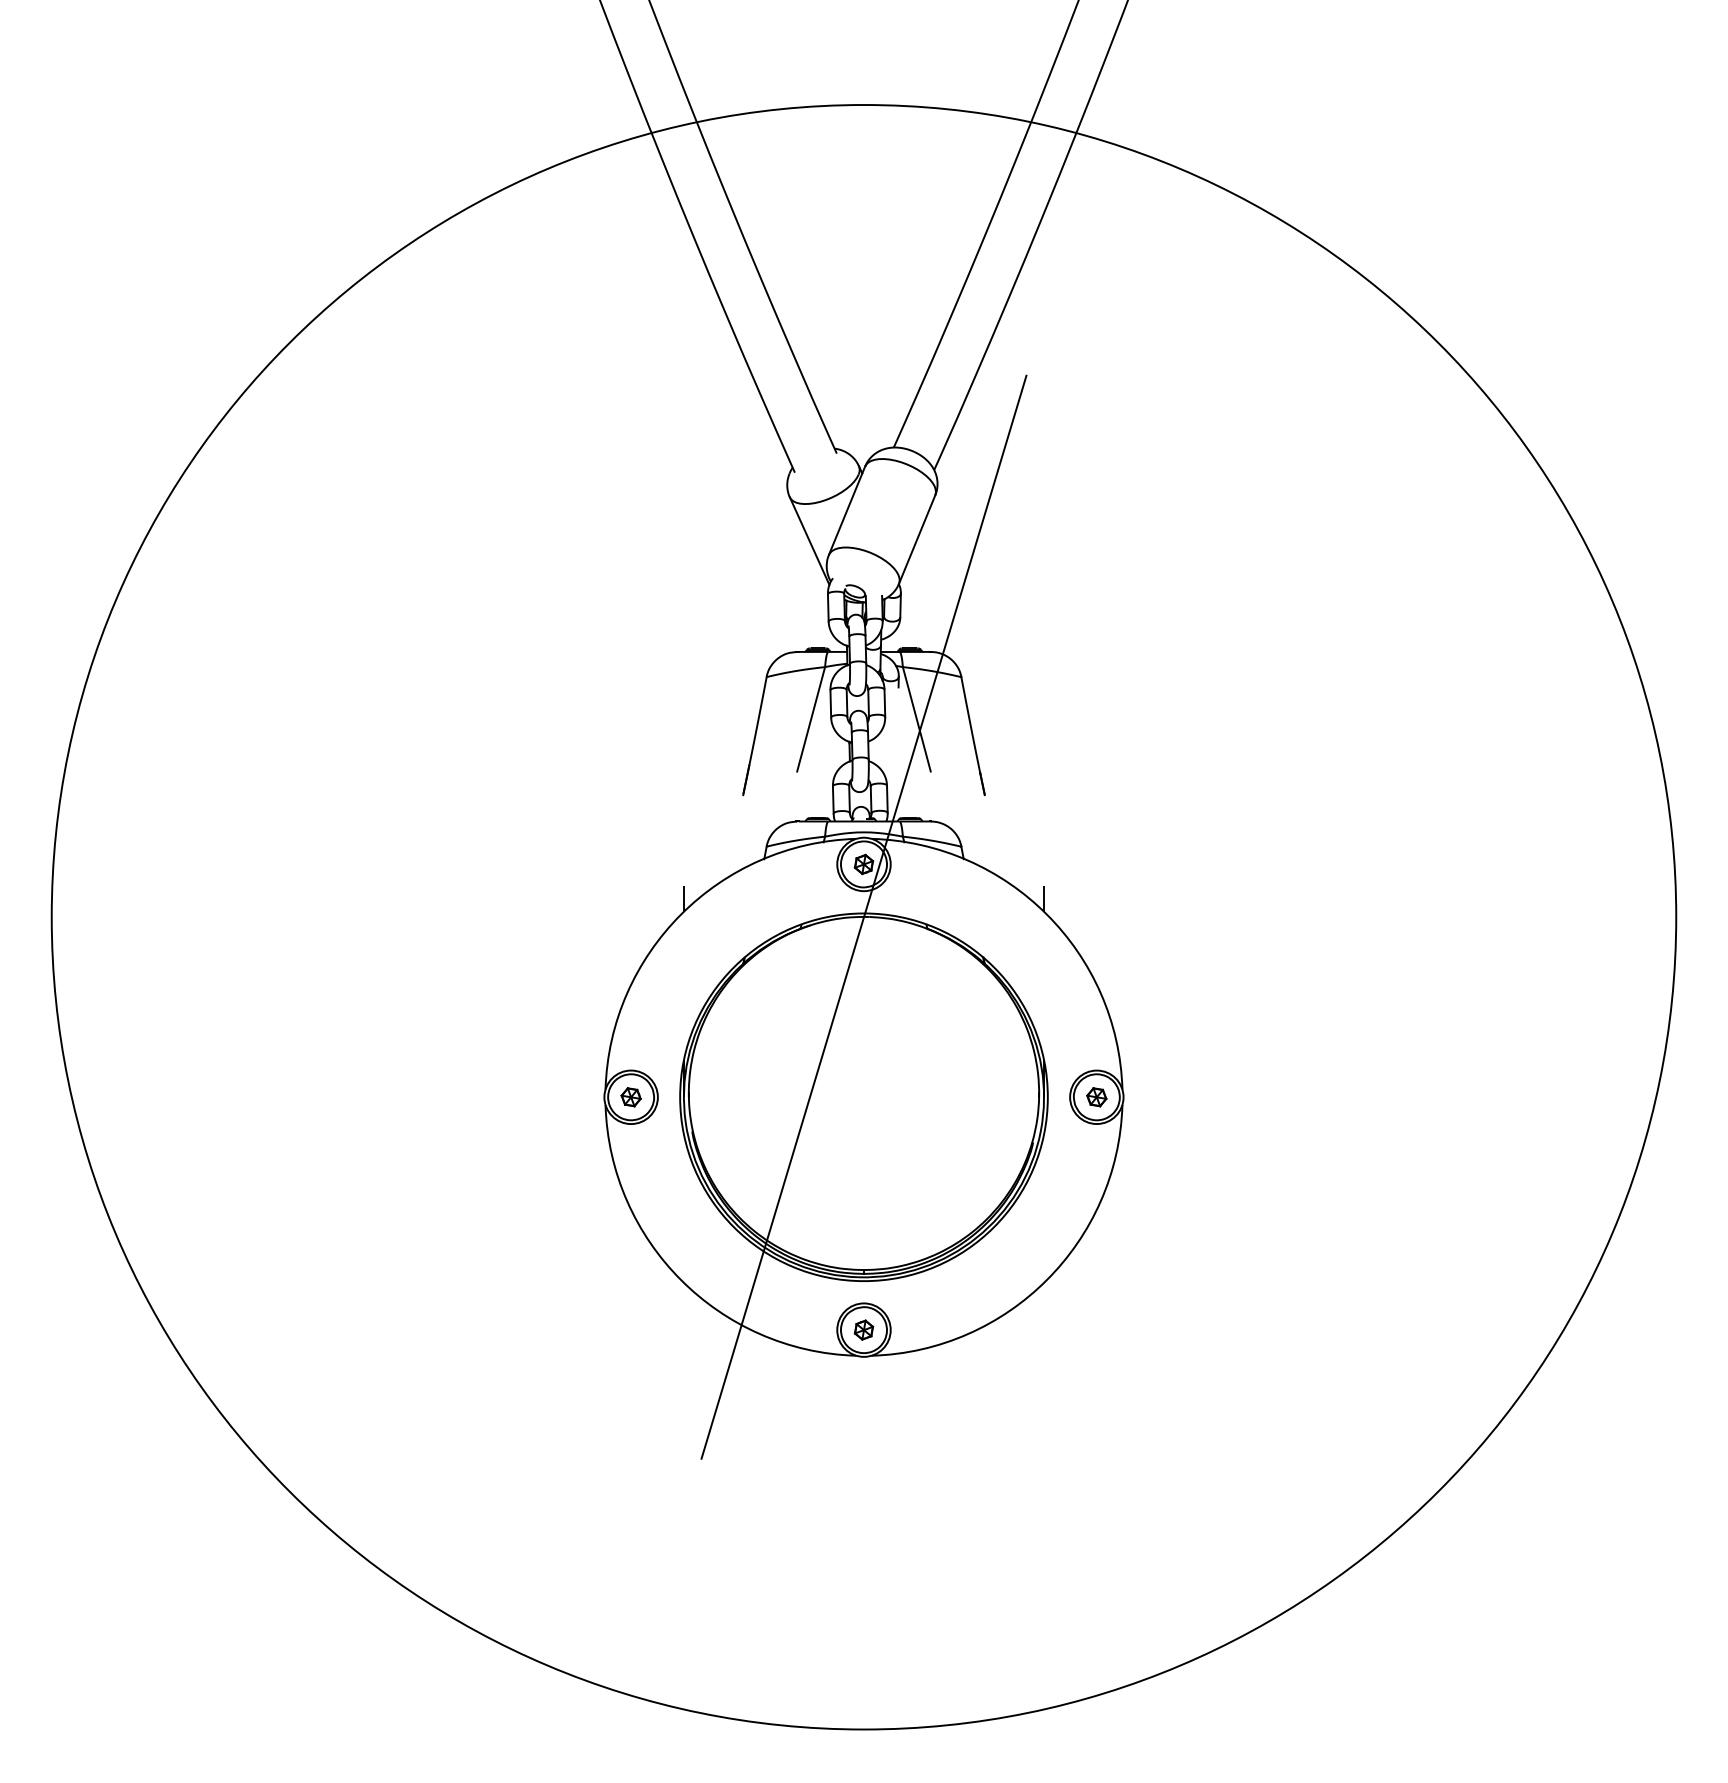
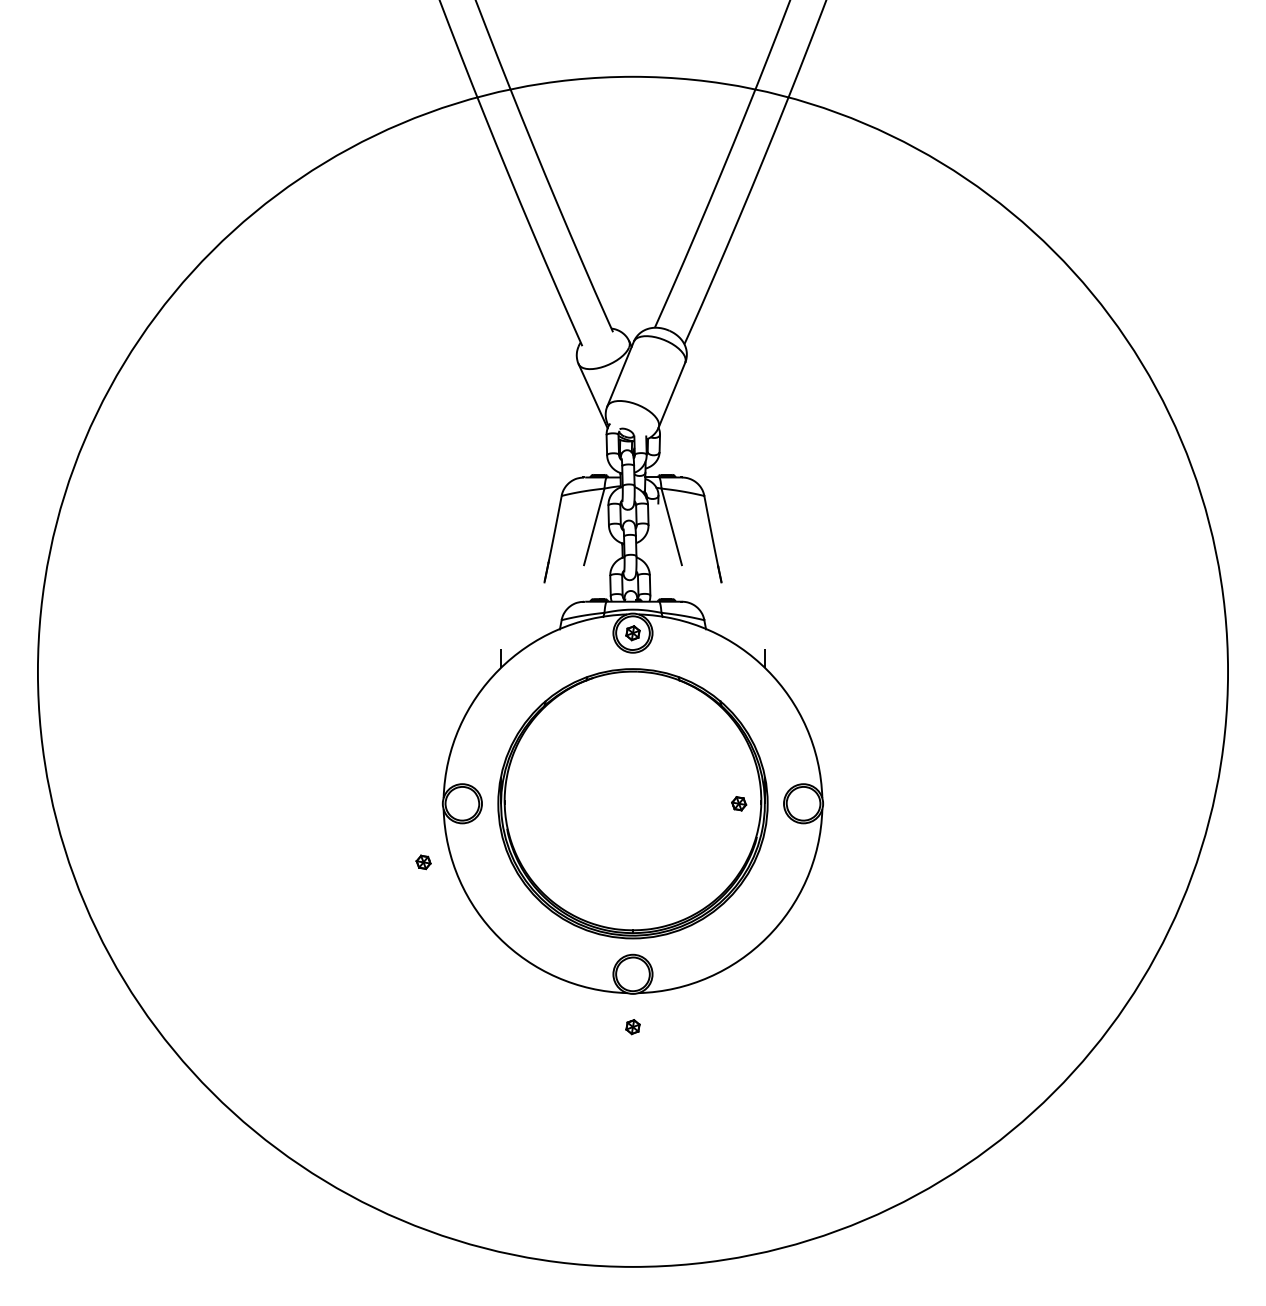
line: (863, 916) -> (632, 671), removed
part: (630, 1097) -> (423, 862), moved
part: (1096, 1097) -> (738, 803), moved
part: (863, 1329) -> (632, 1026), moved

